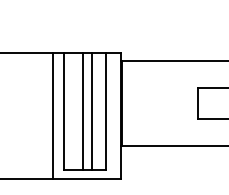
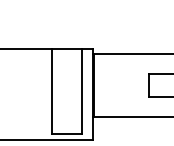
line: (83, 110) -> (65, 90), removed
line: (93, 110) -> (72, 90), removed
line: (53, 115) -> (43, 94), removed

